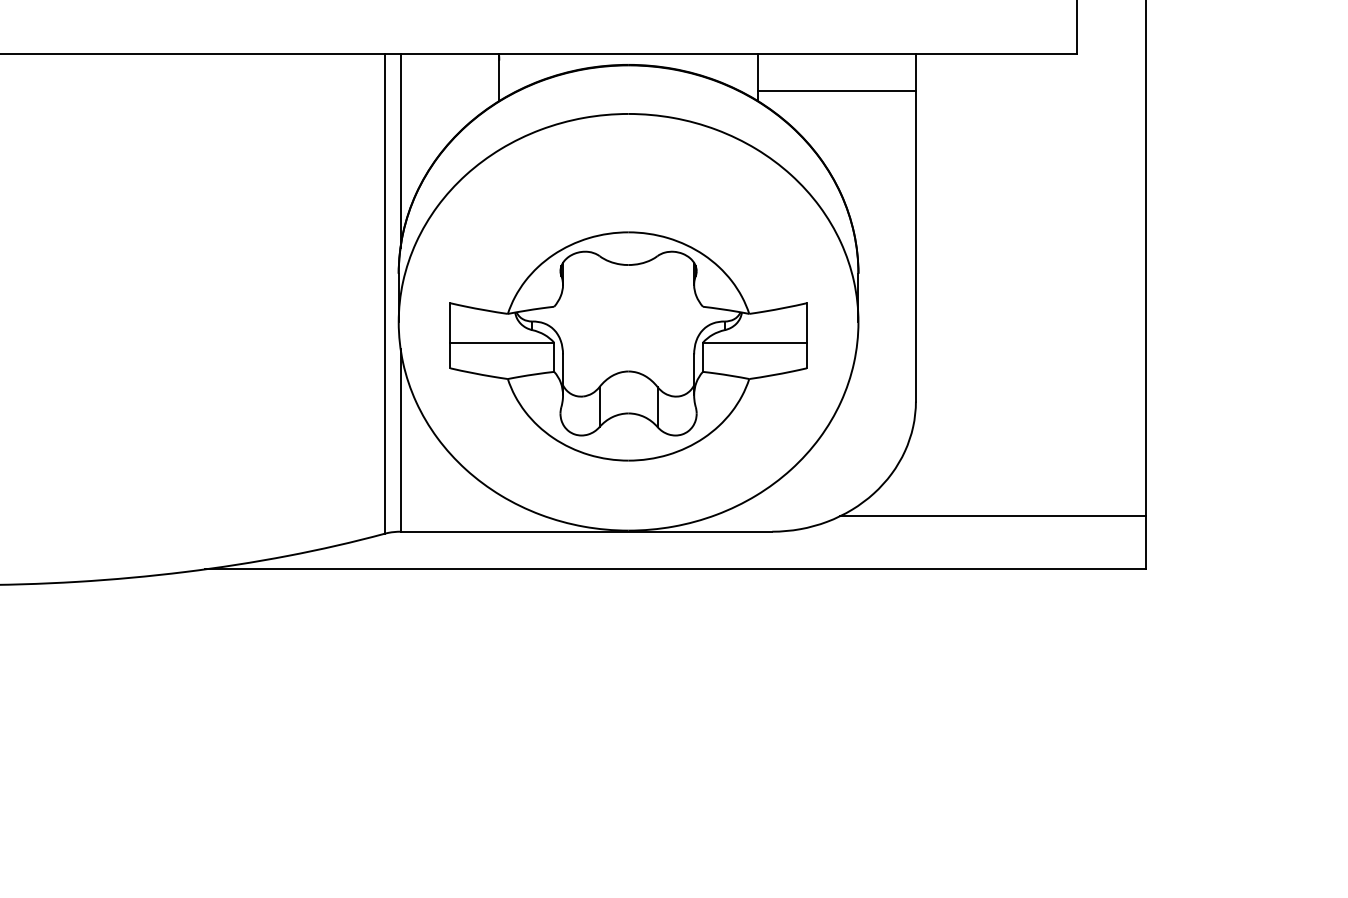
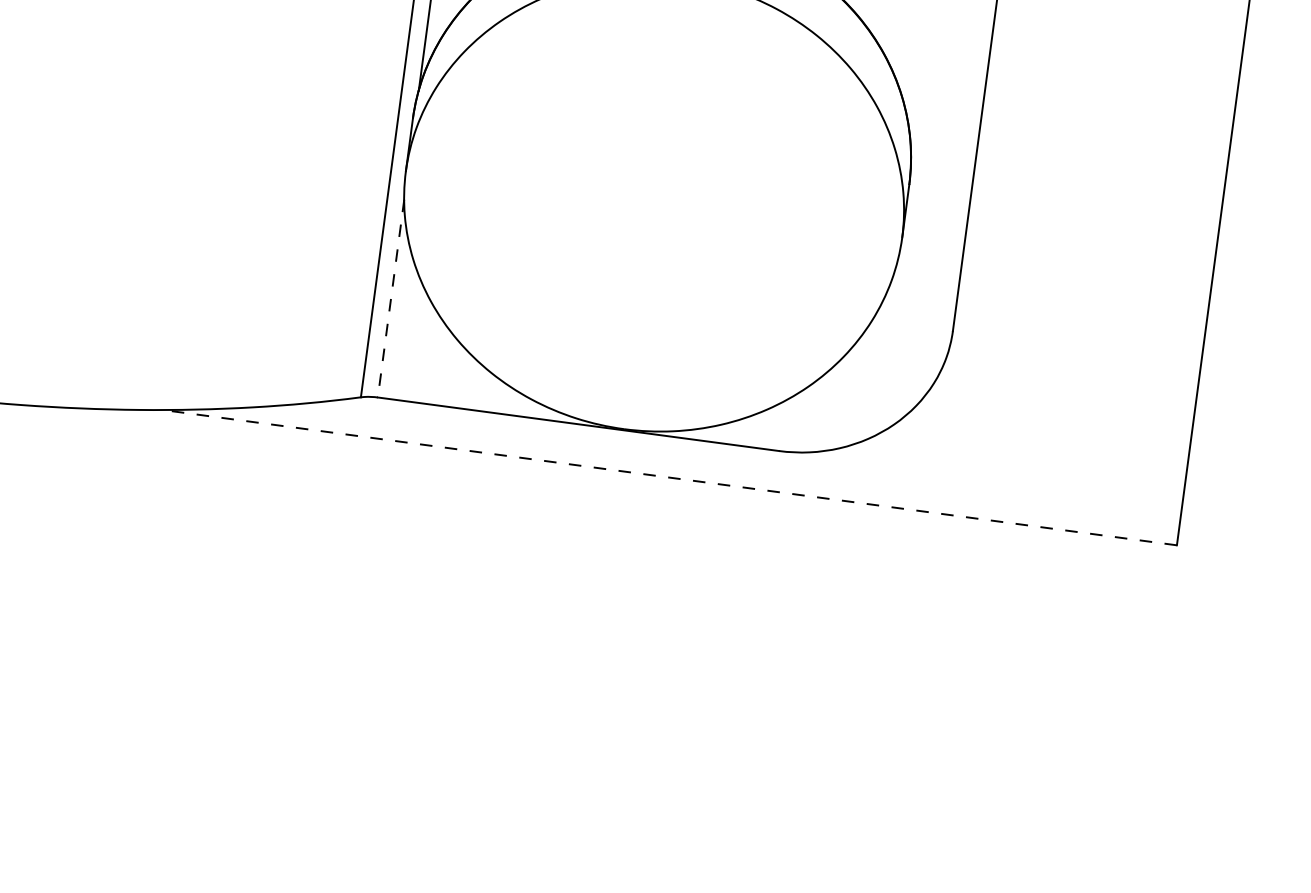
part: (628, 346) -> (650, 230), removed
line: (400, 440) -> (390, 298), solid -> dashed
line: (992, 516) -> (1019, 466), removed
line: (674, 569) -> (668, 477), solid -> dashed

